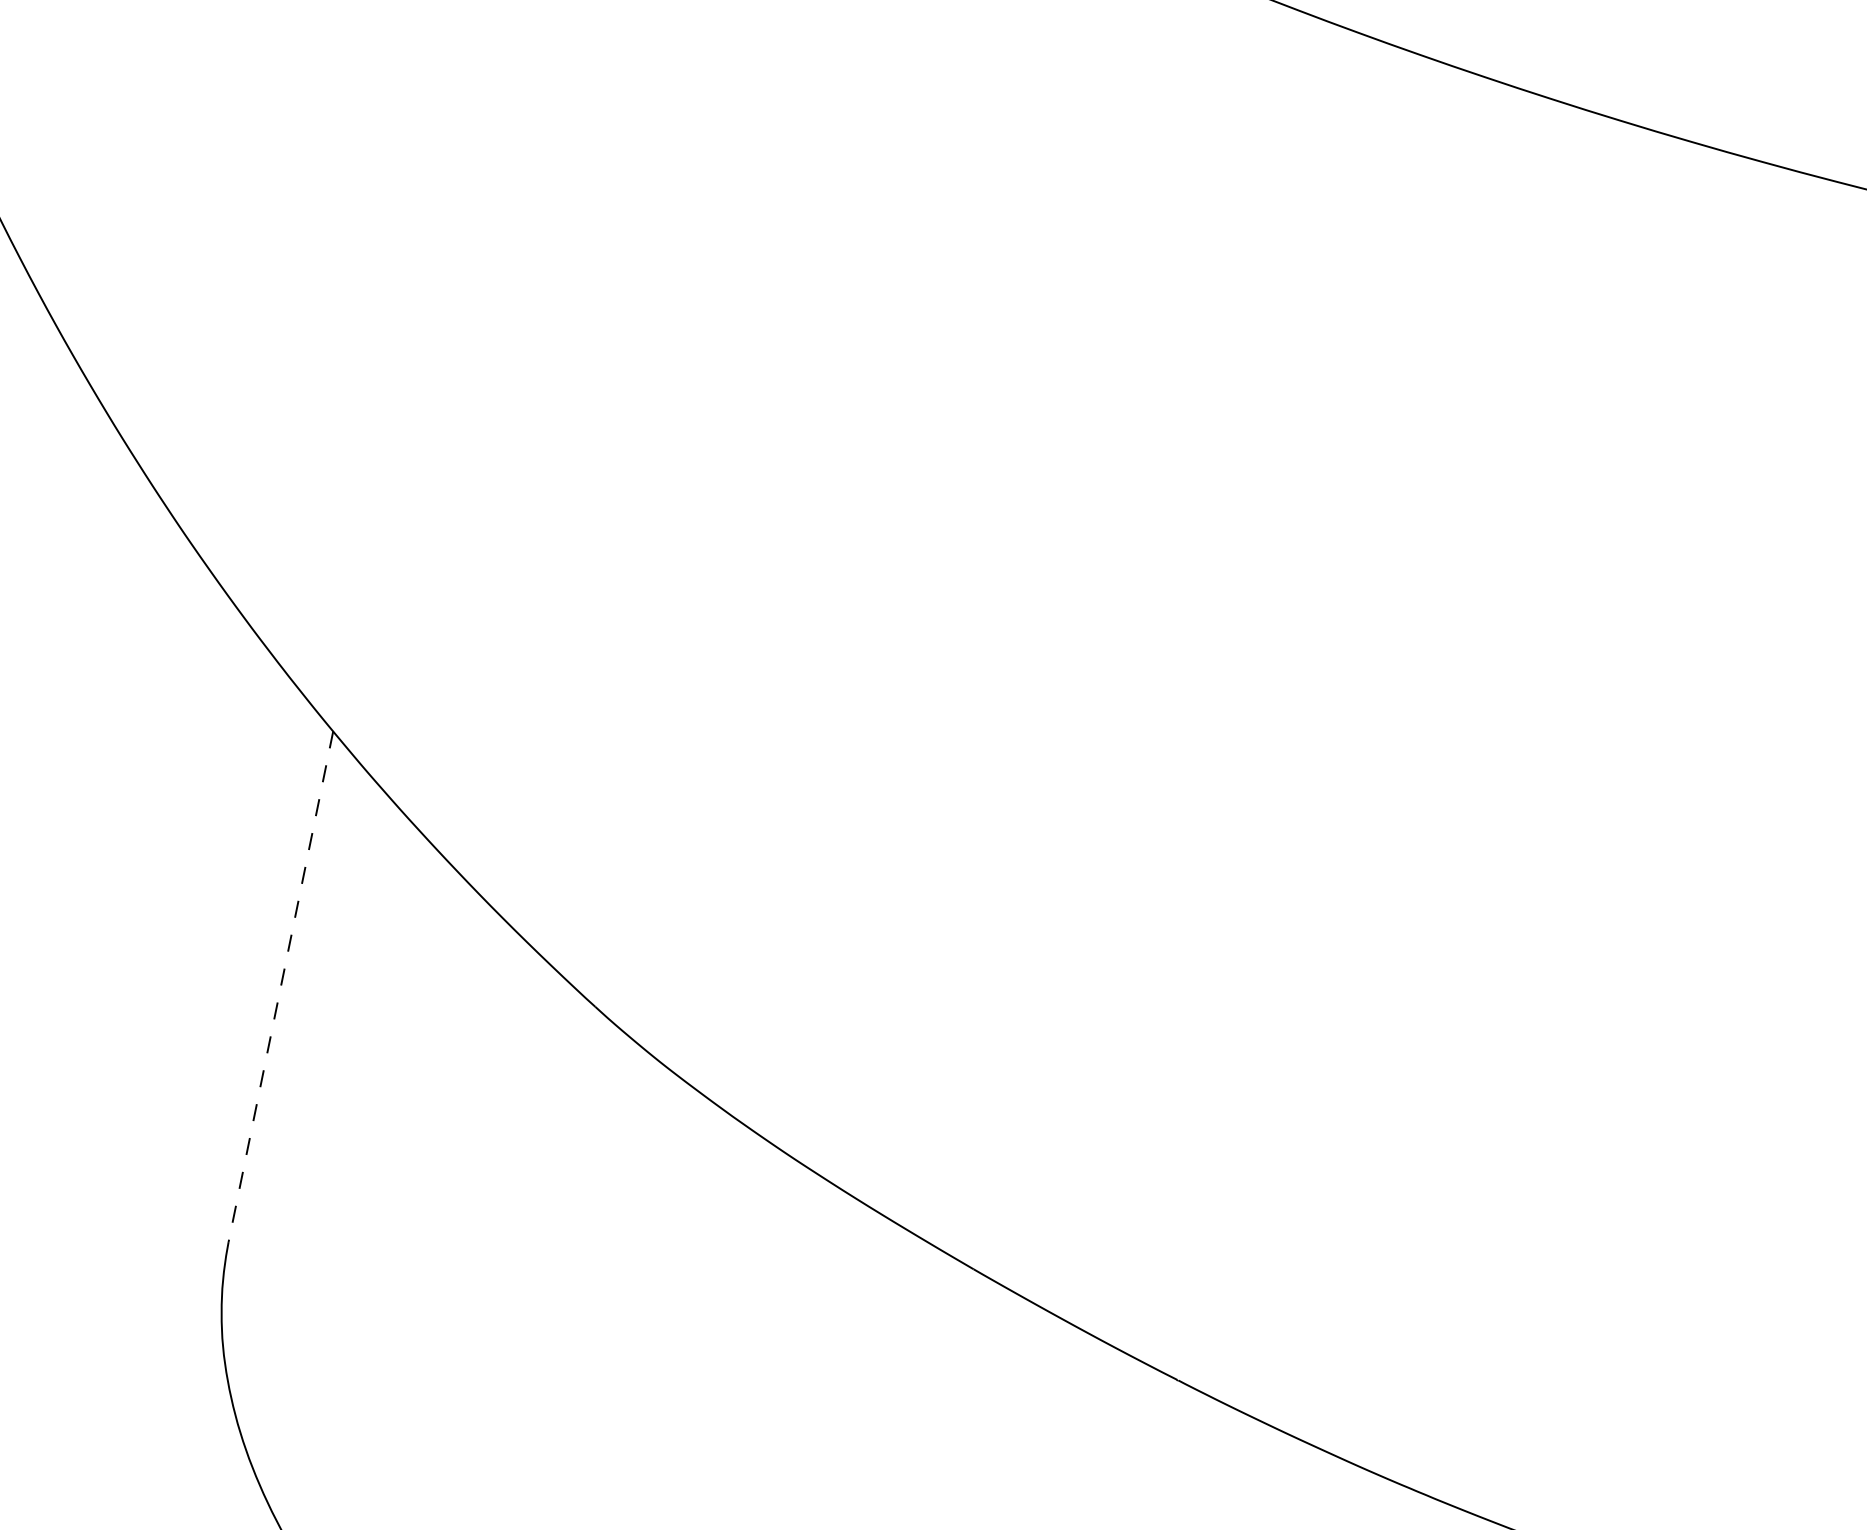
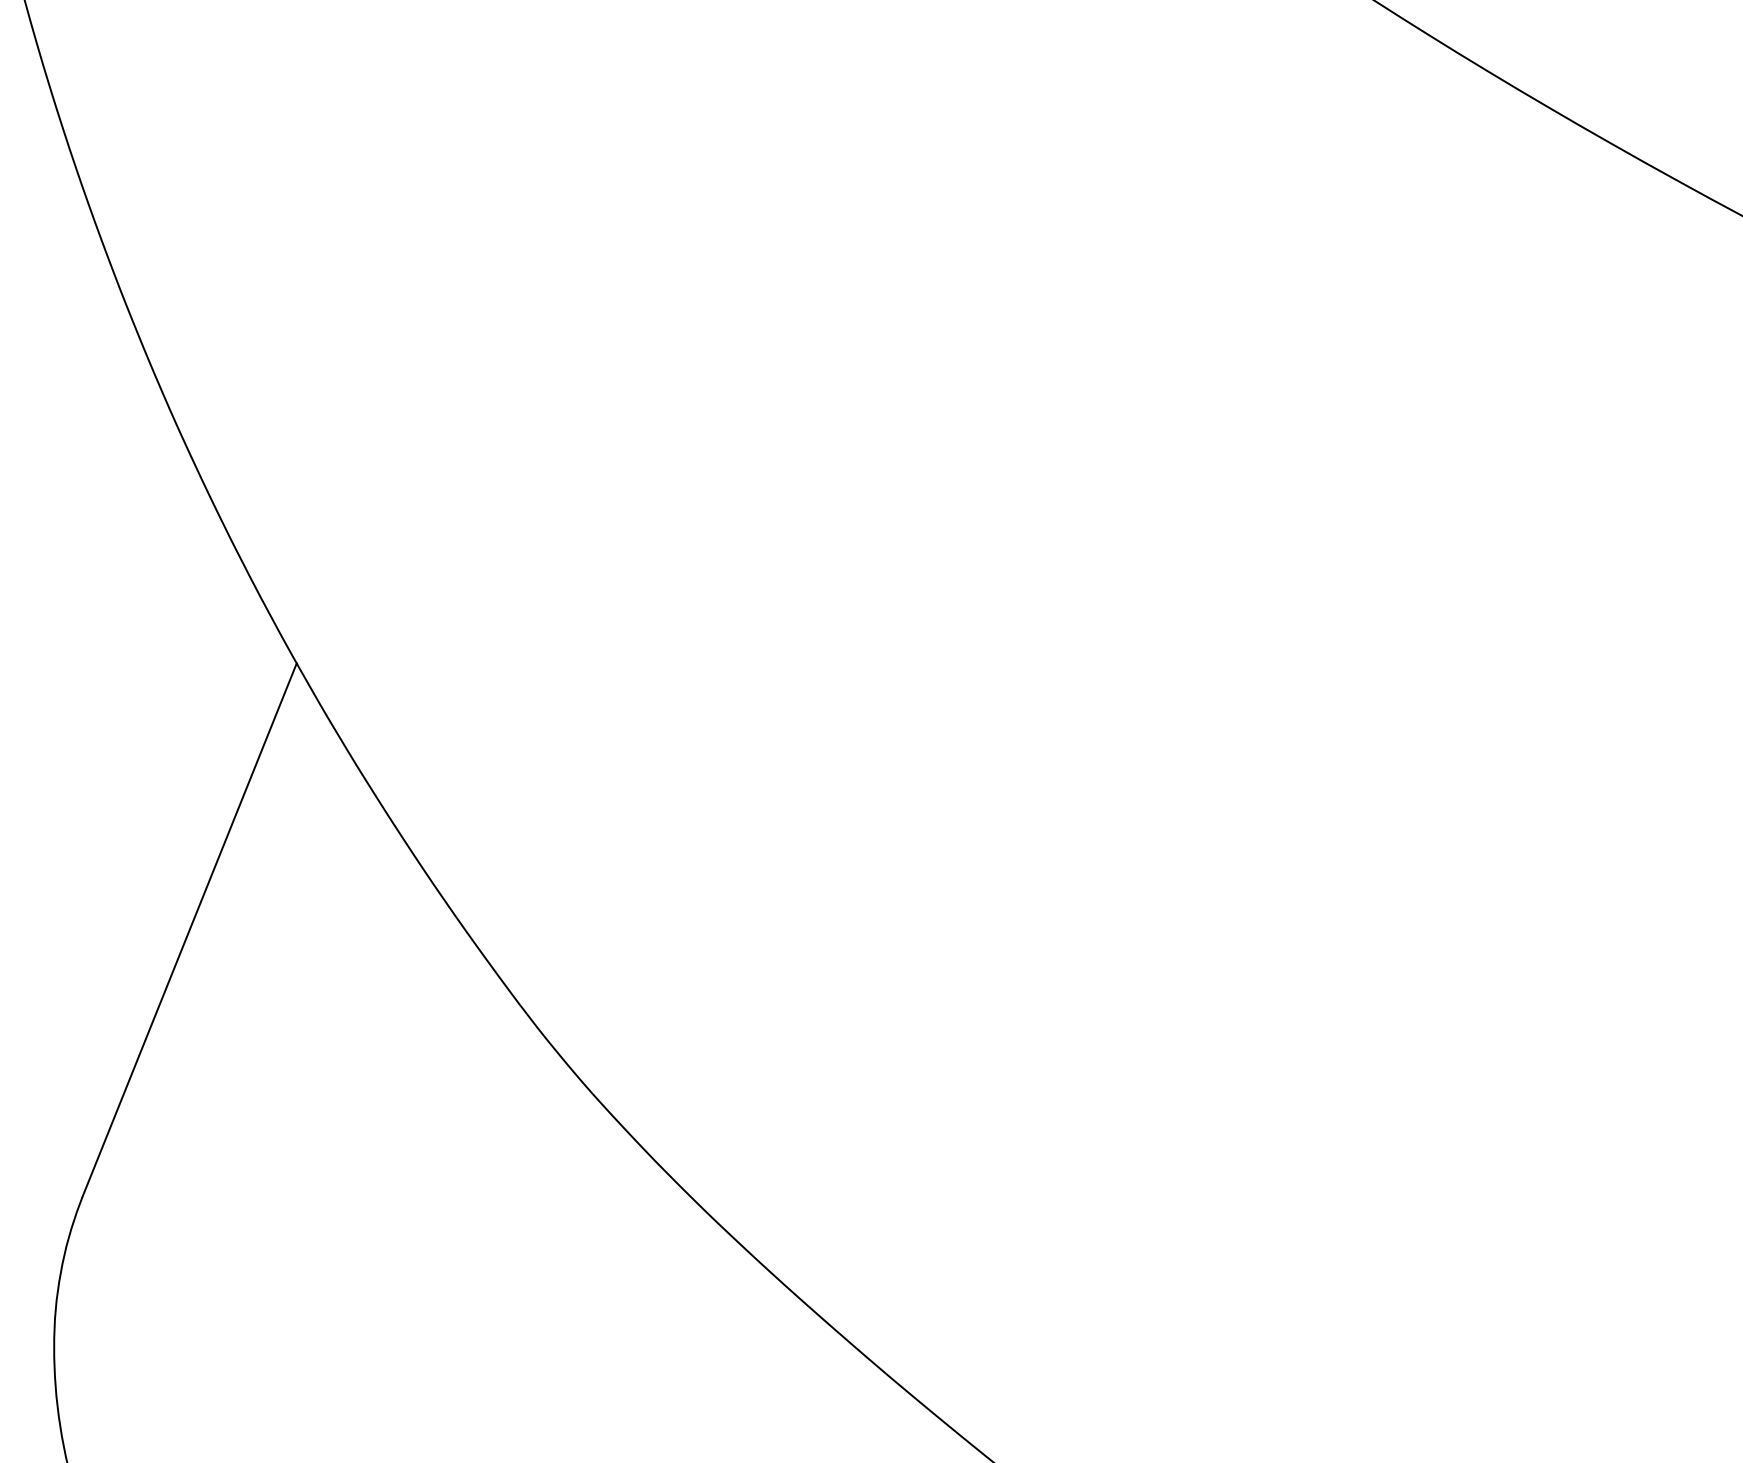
line: (280, 986) -> (189, 929), dashed -> solid

